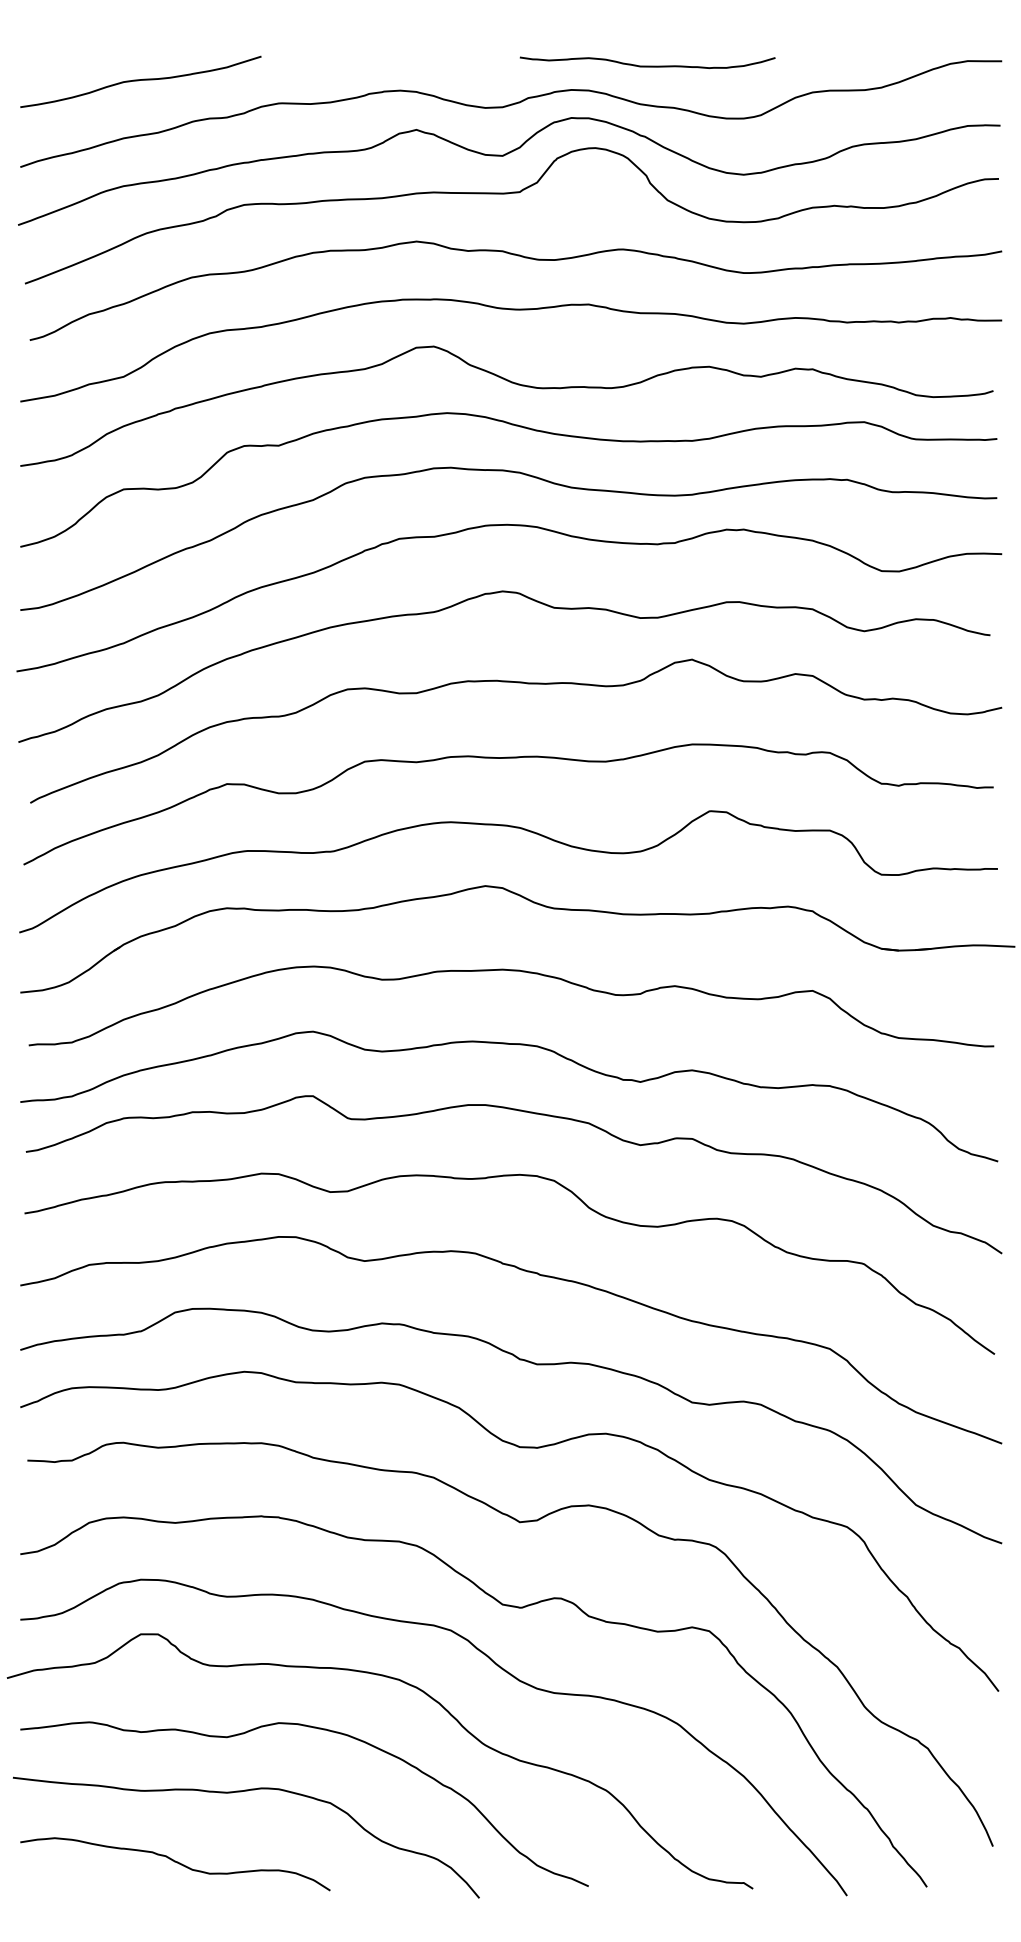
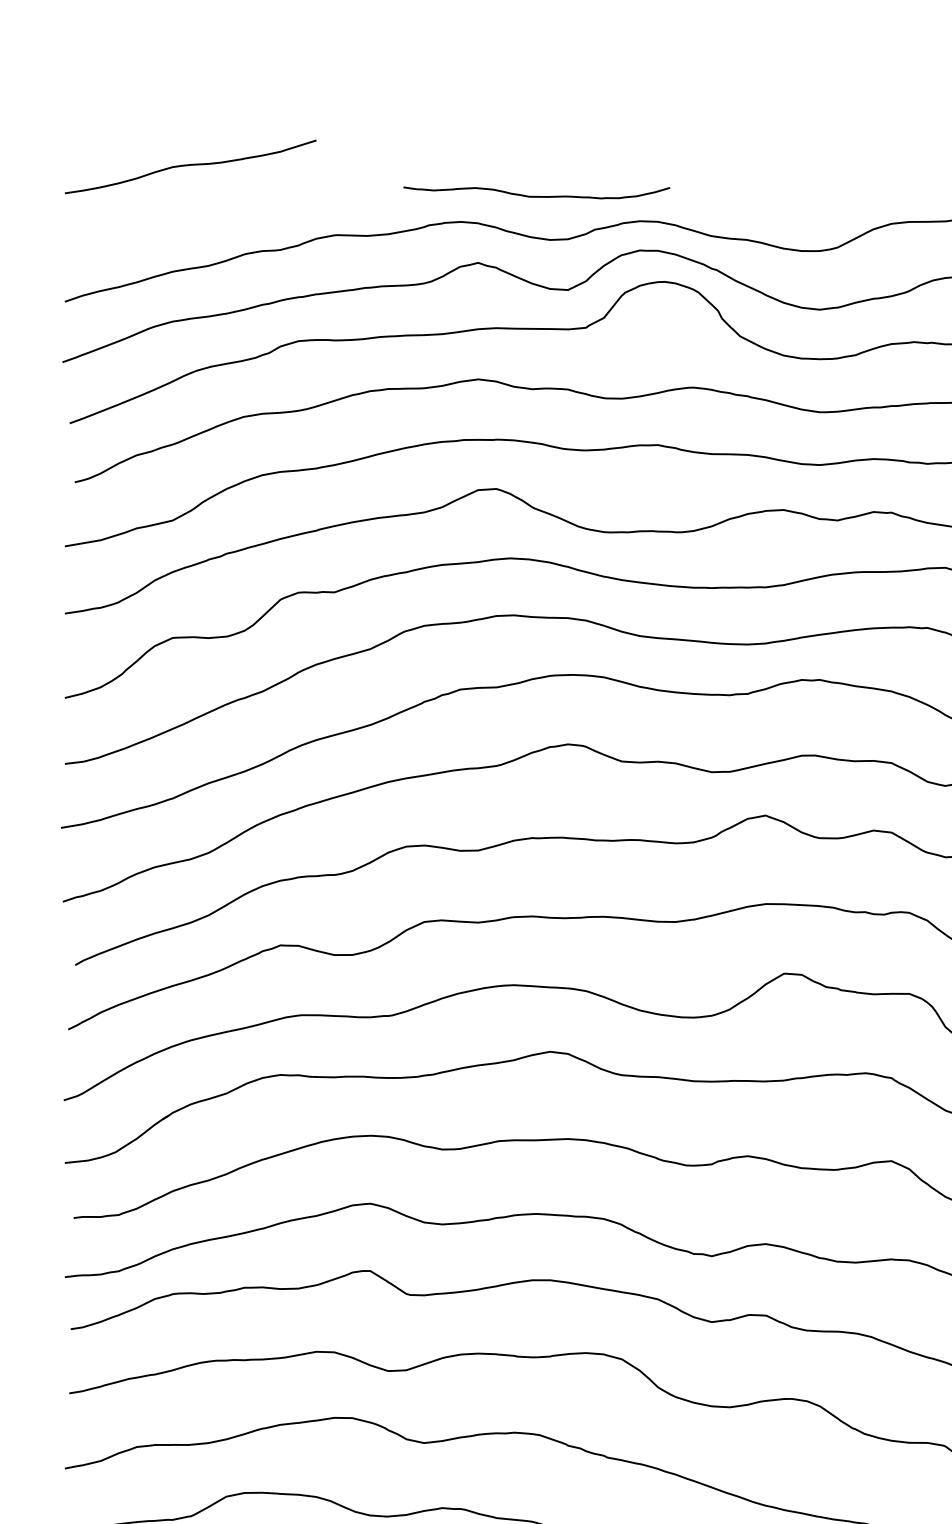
curve: (647, 65) -> (536, 195), moved
curve: (140, 80) -> (190, 165), moved

